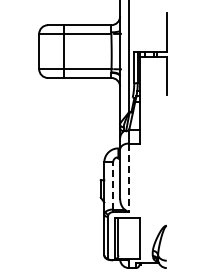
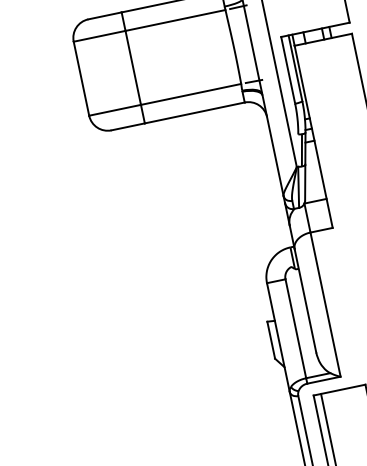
line: (128, 178) -> (324, 306), dashed -> solid
line: (113, 186) -> (296, 329), dashed -> solid

